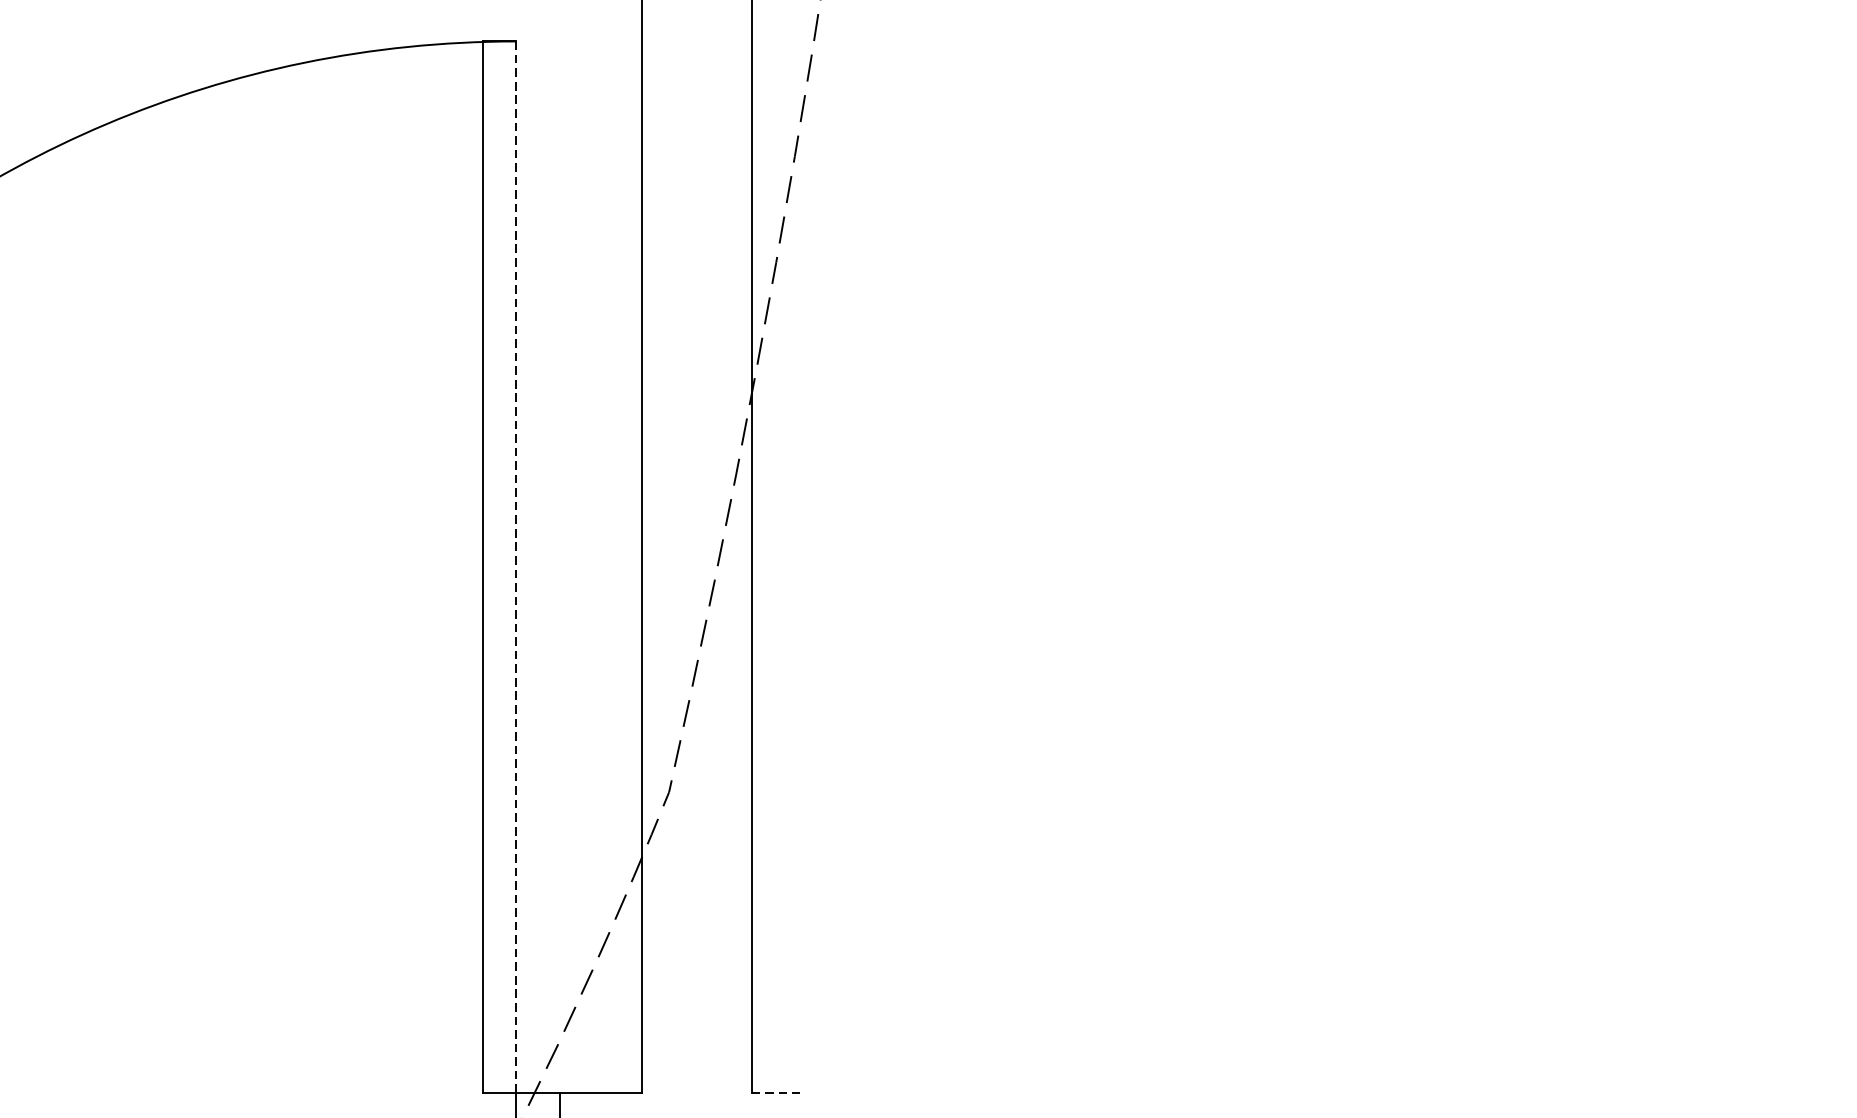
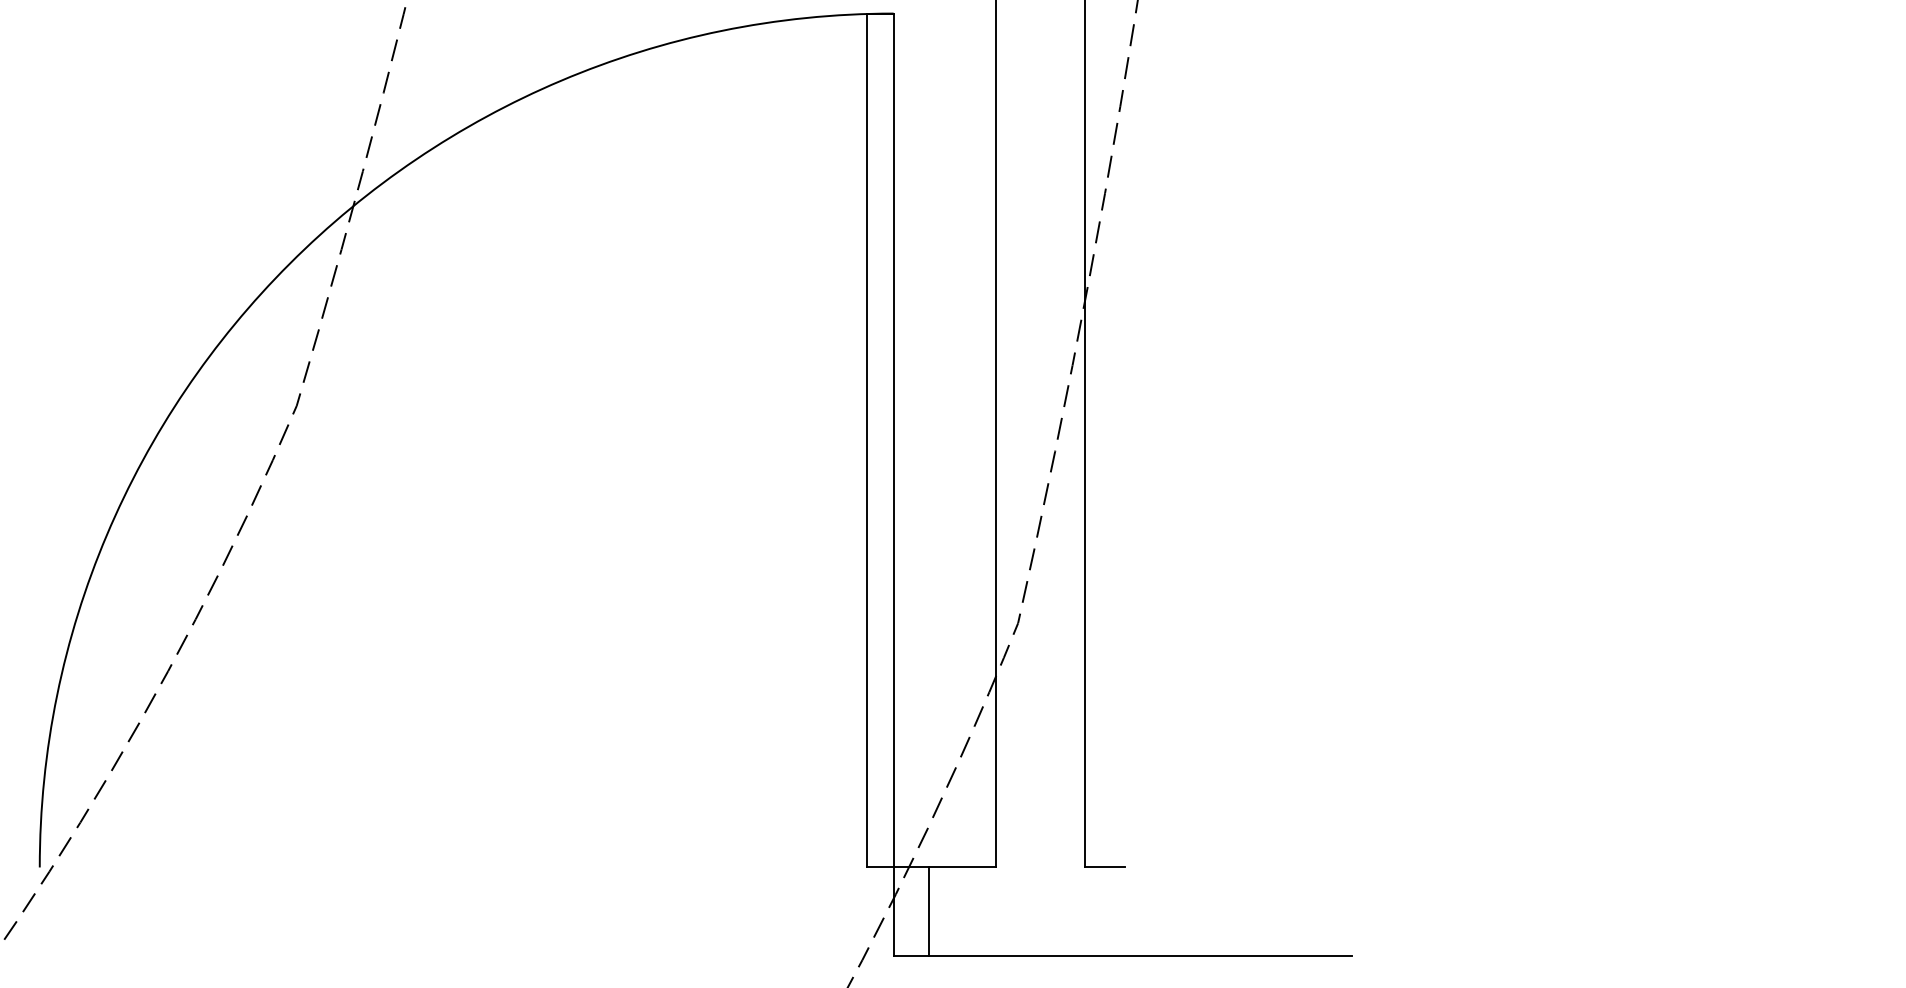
line: (515, 567) -> (893, 440), dashed -> solid
line: (775, 1092) -> (1104, 867), dashed -> solid

